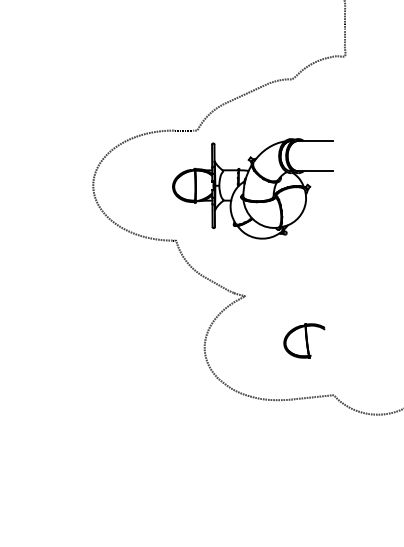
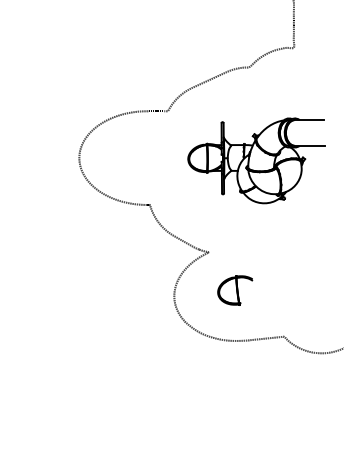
part: (253, 188) -> (256, 160), moved
part: (304, 340) -> (235, 290), moved

